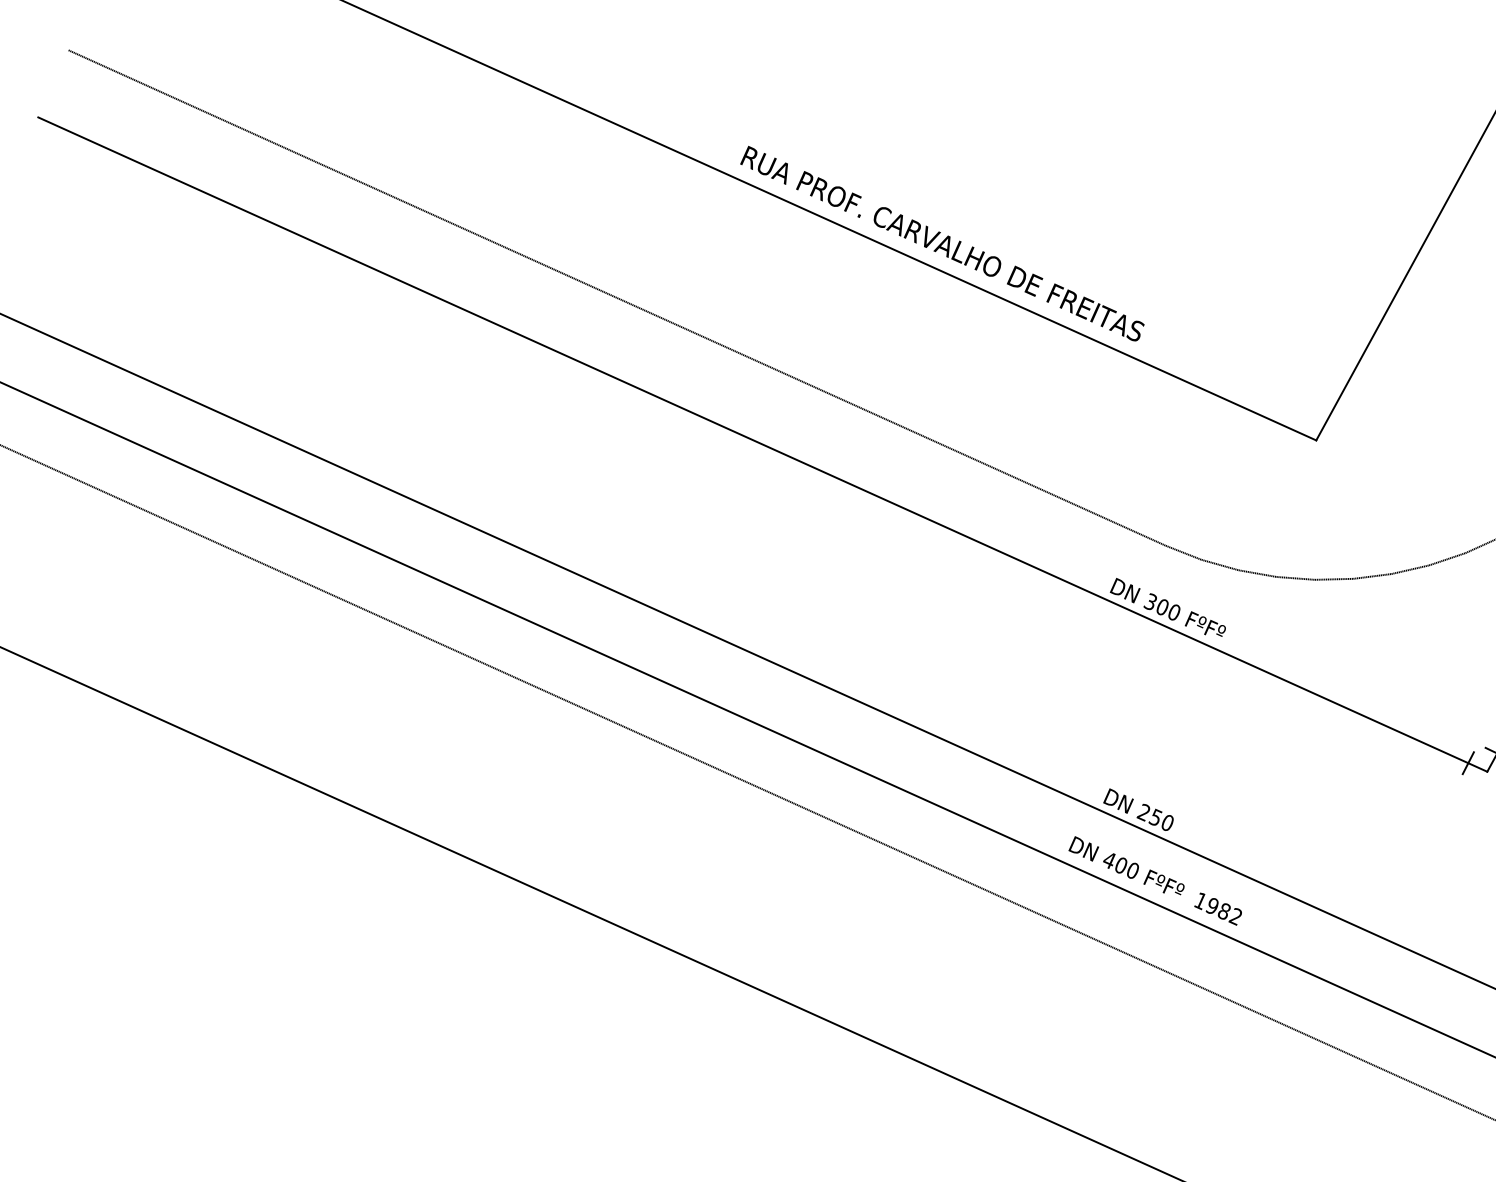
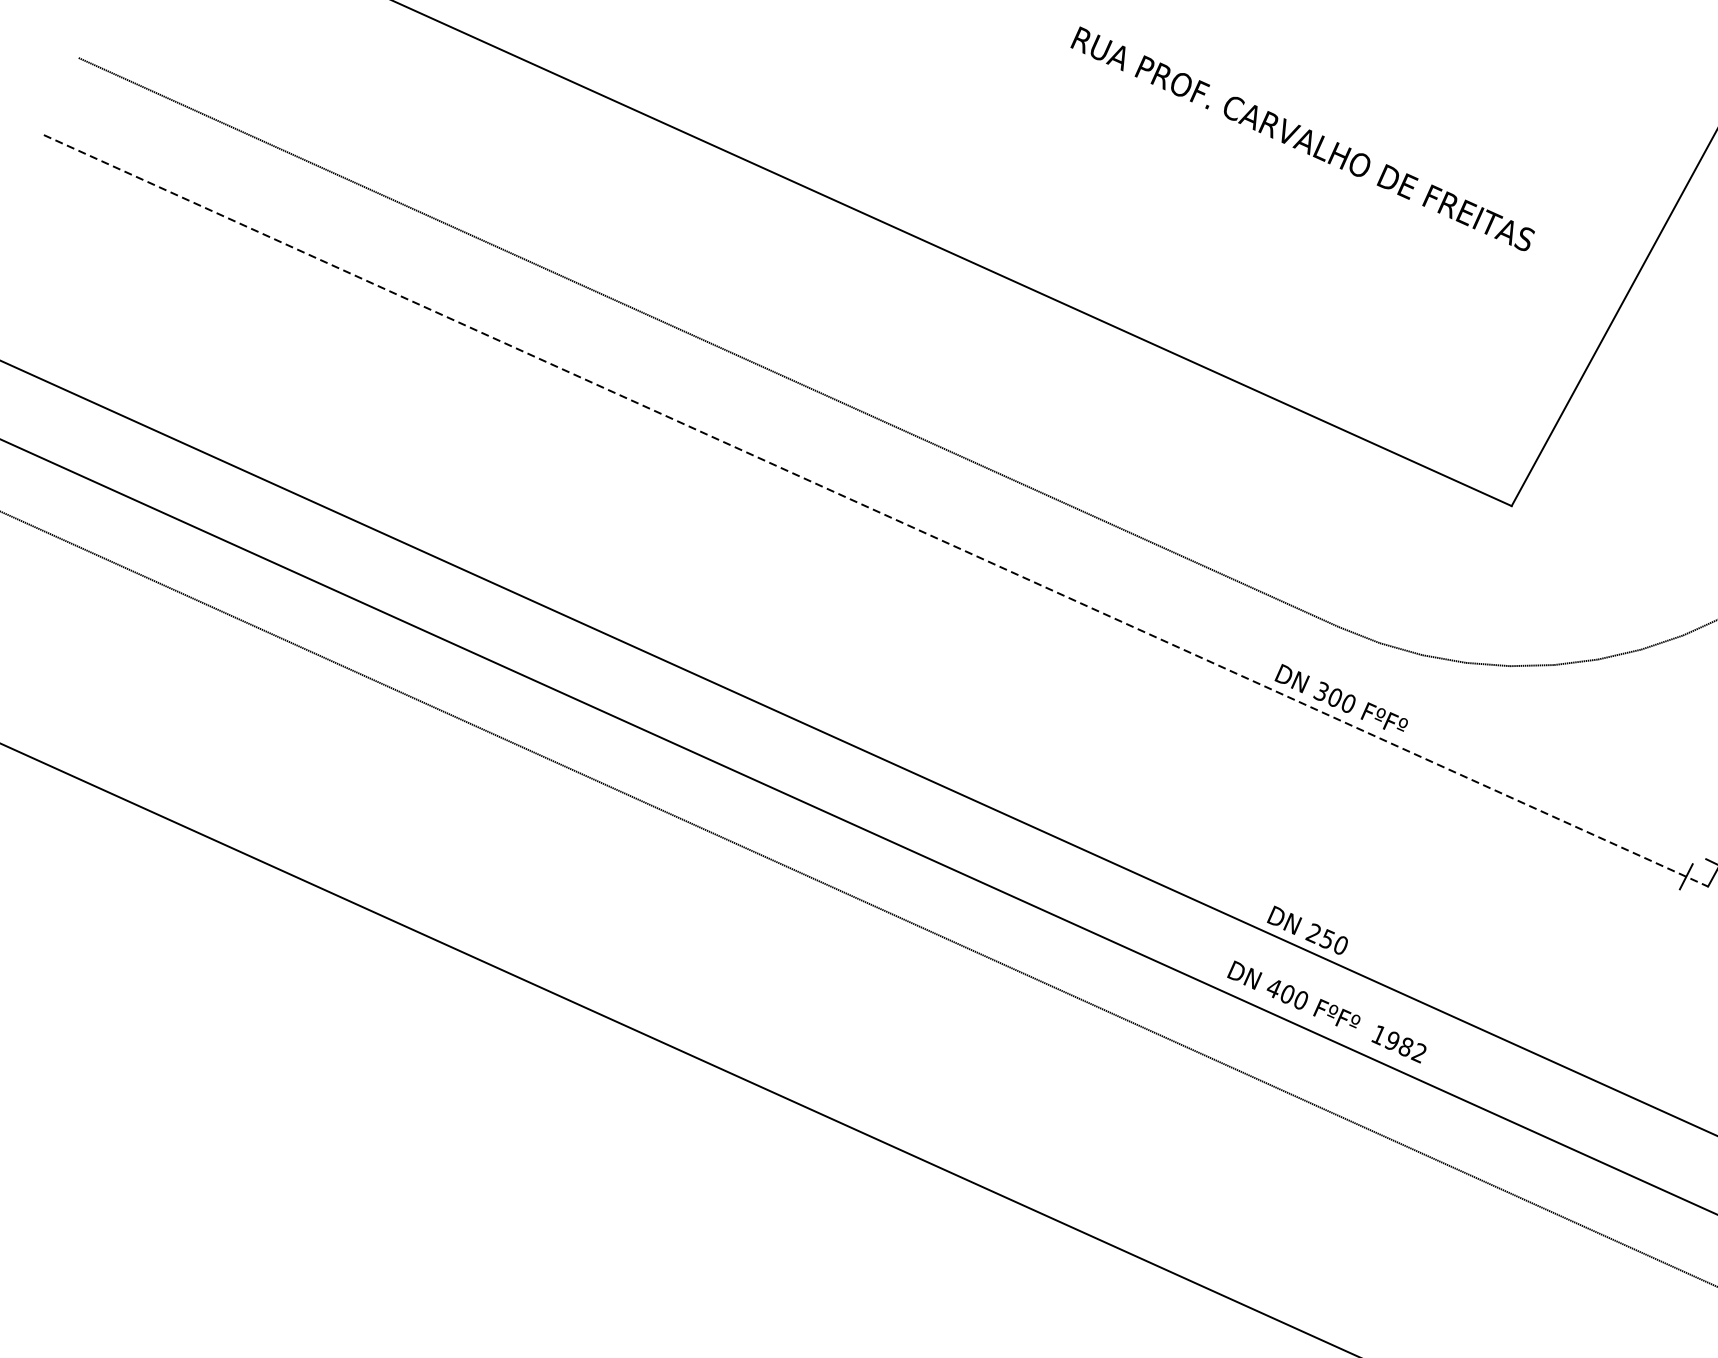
text: (942, 243) -> (1302, 138), moved
line: (762, 444) -> (875, 510), solid -> dashed

